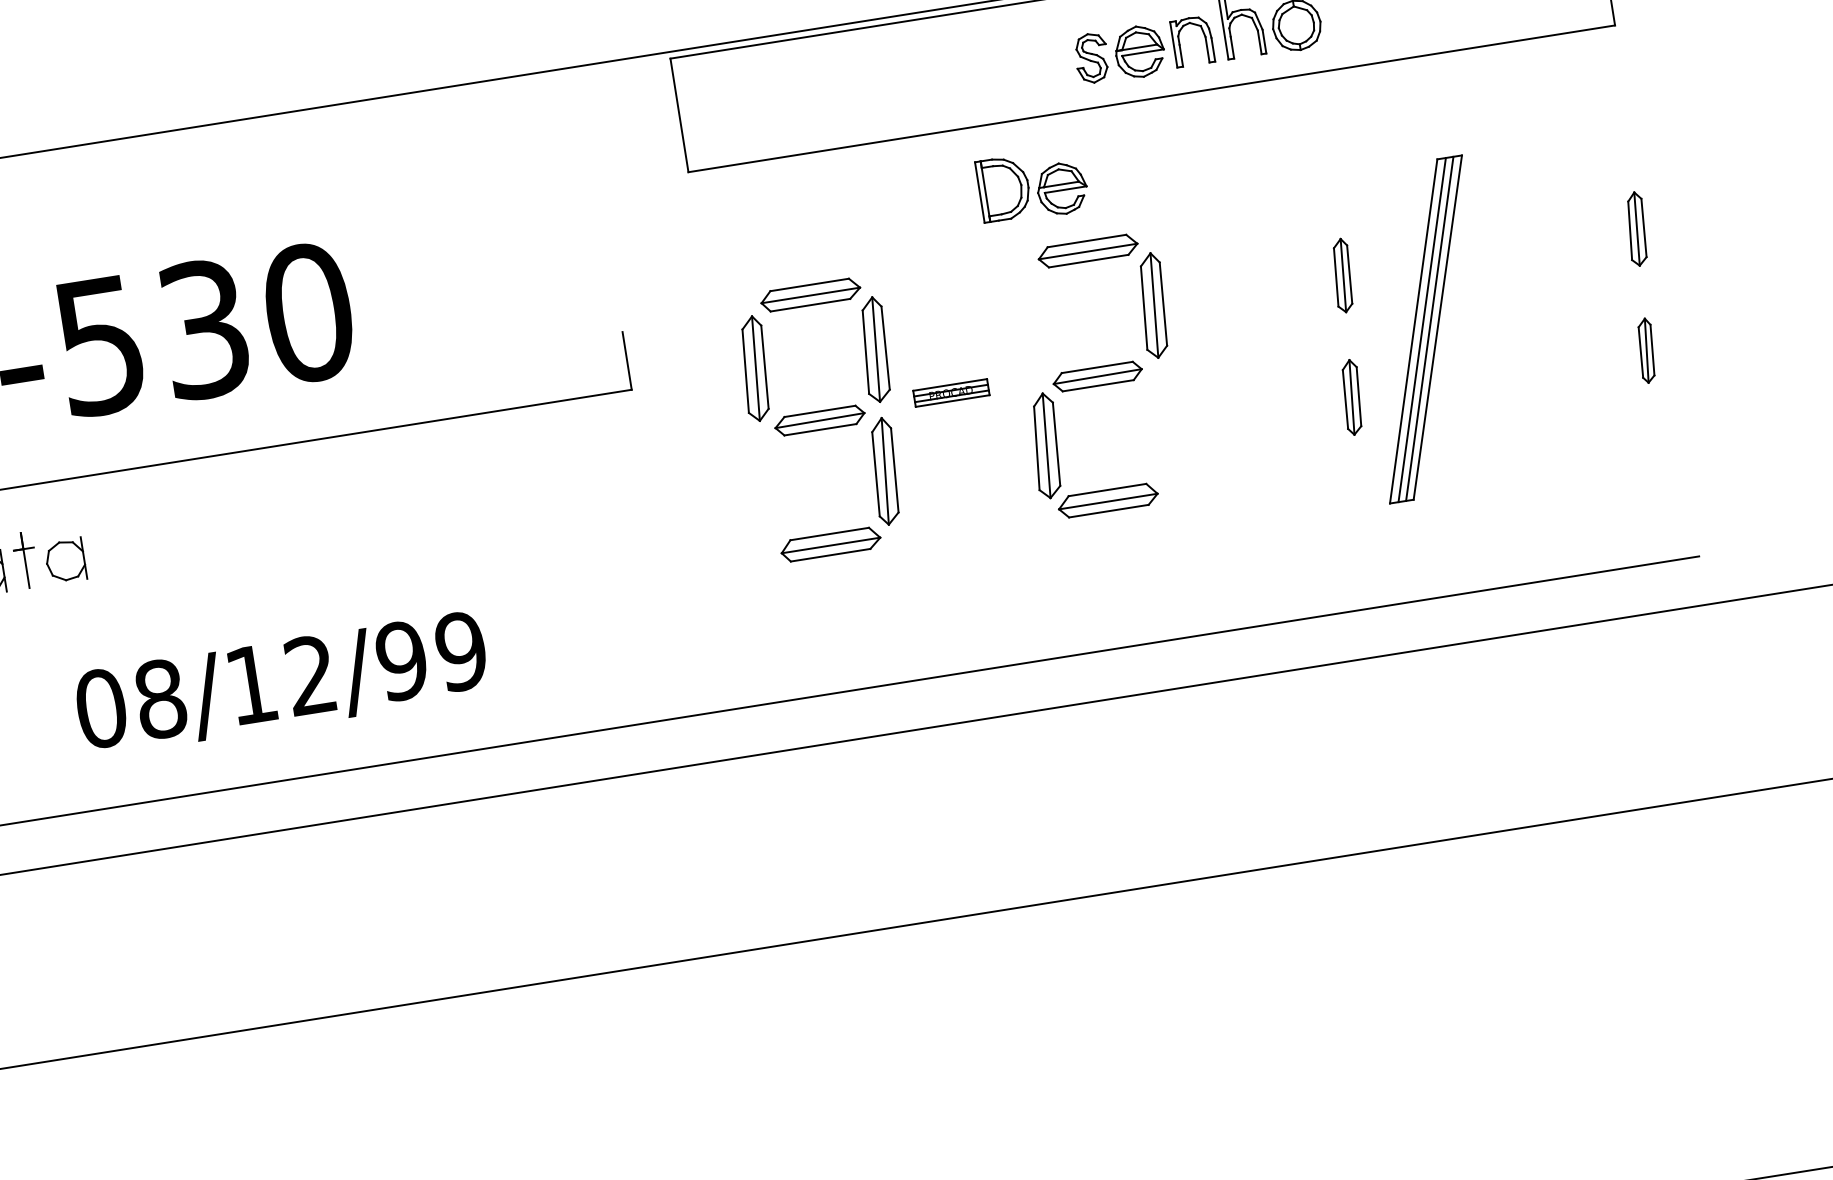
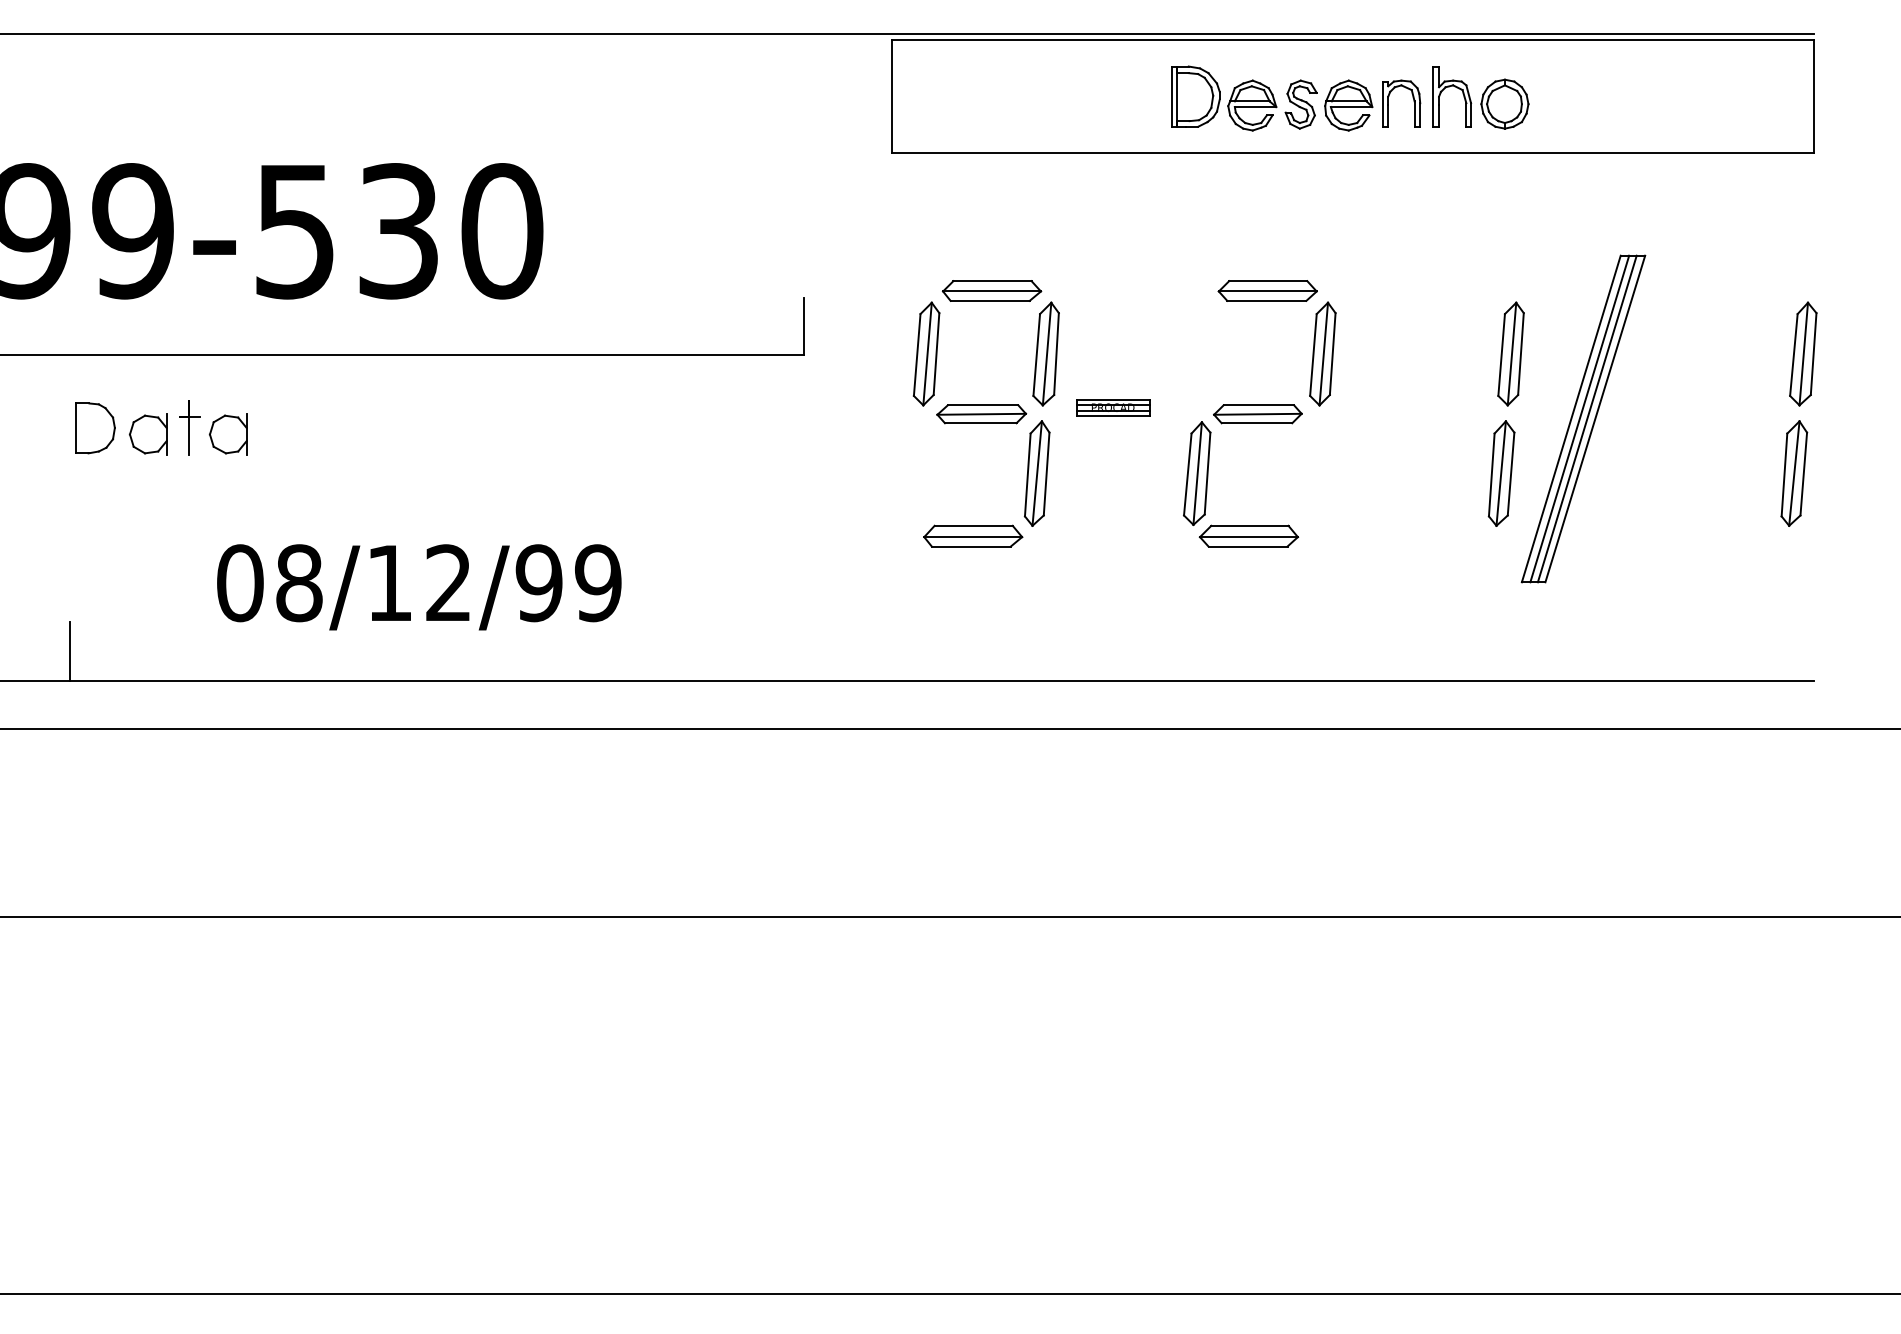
part: (1033, 186) -> (1224, 98), moved
part: (1636, 228) -> (1803, 353), size x1.43
part: (1342, 275) -> (1510, 353), size x1.43
part: (1646, 350) -> (1794, 473), size x1.67
part: (1352, 397) -> (1501, 473), size x1.43

